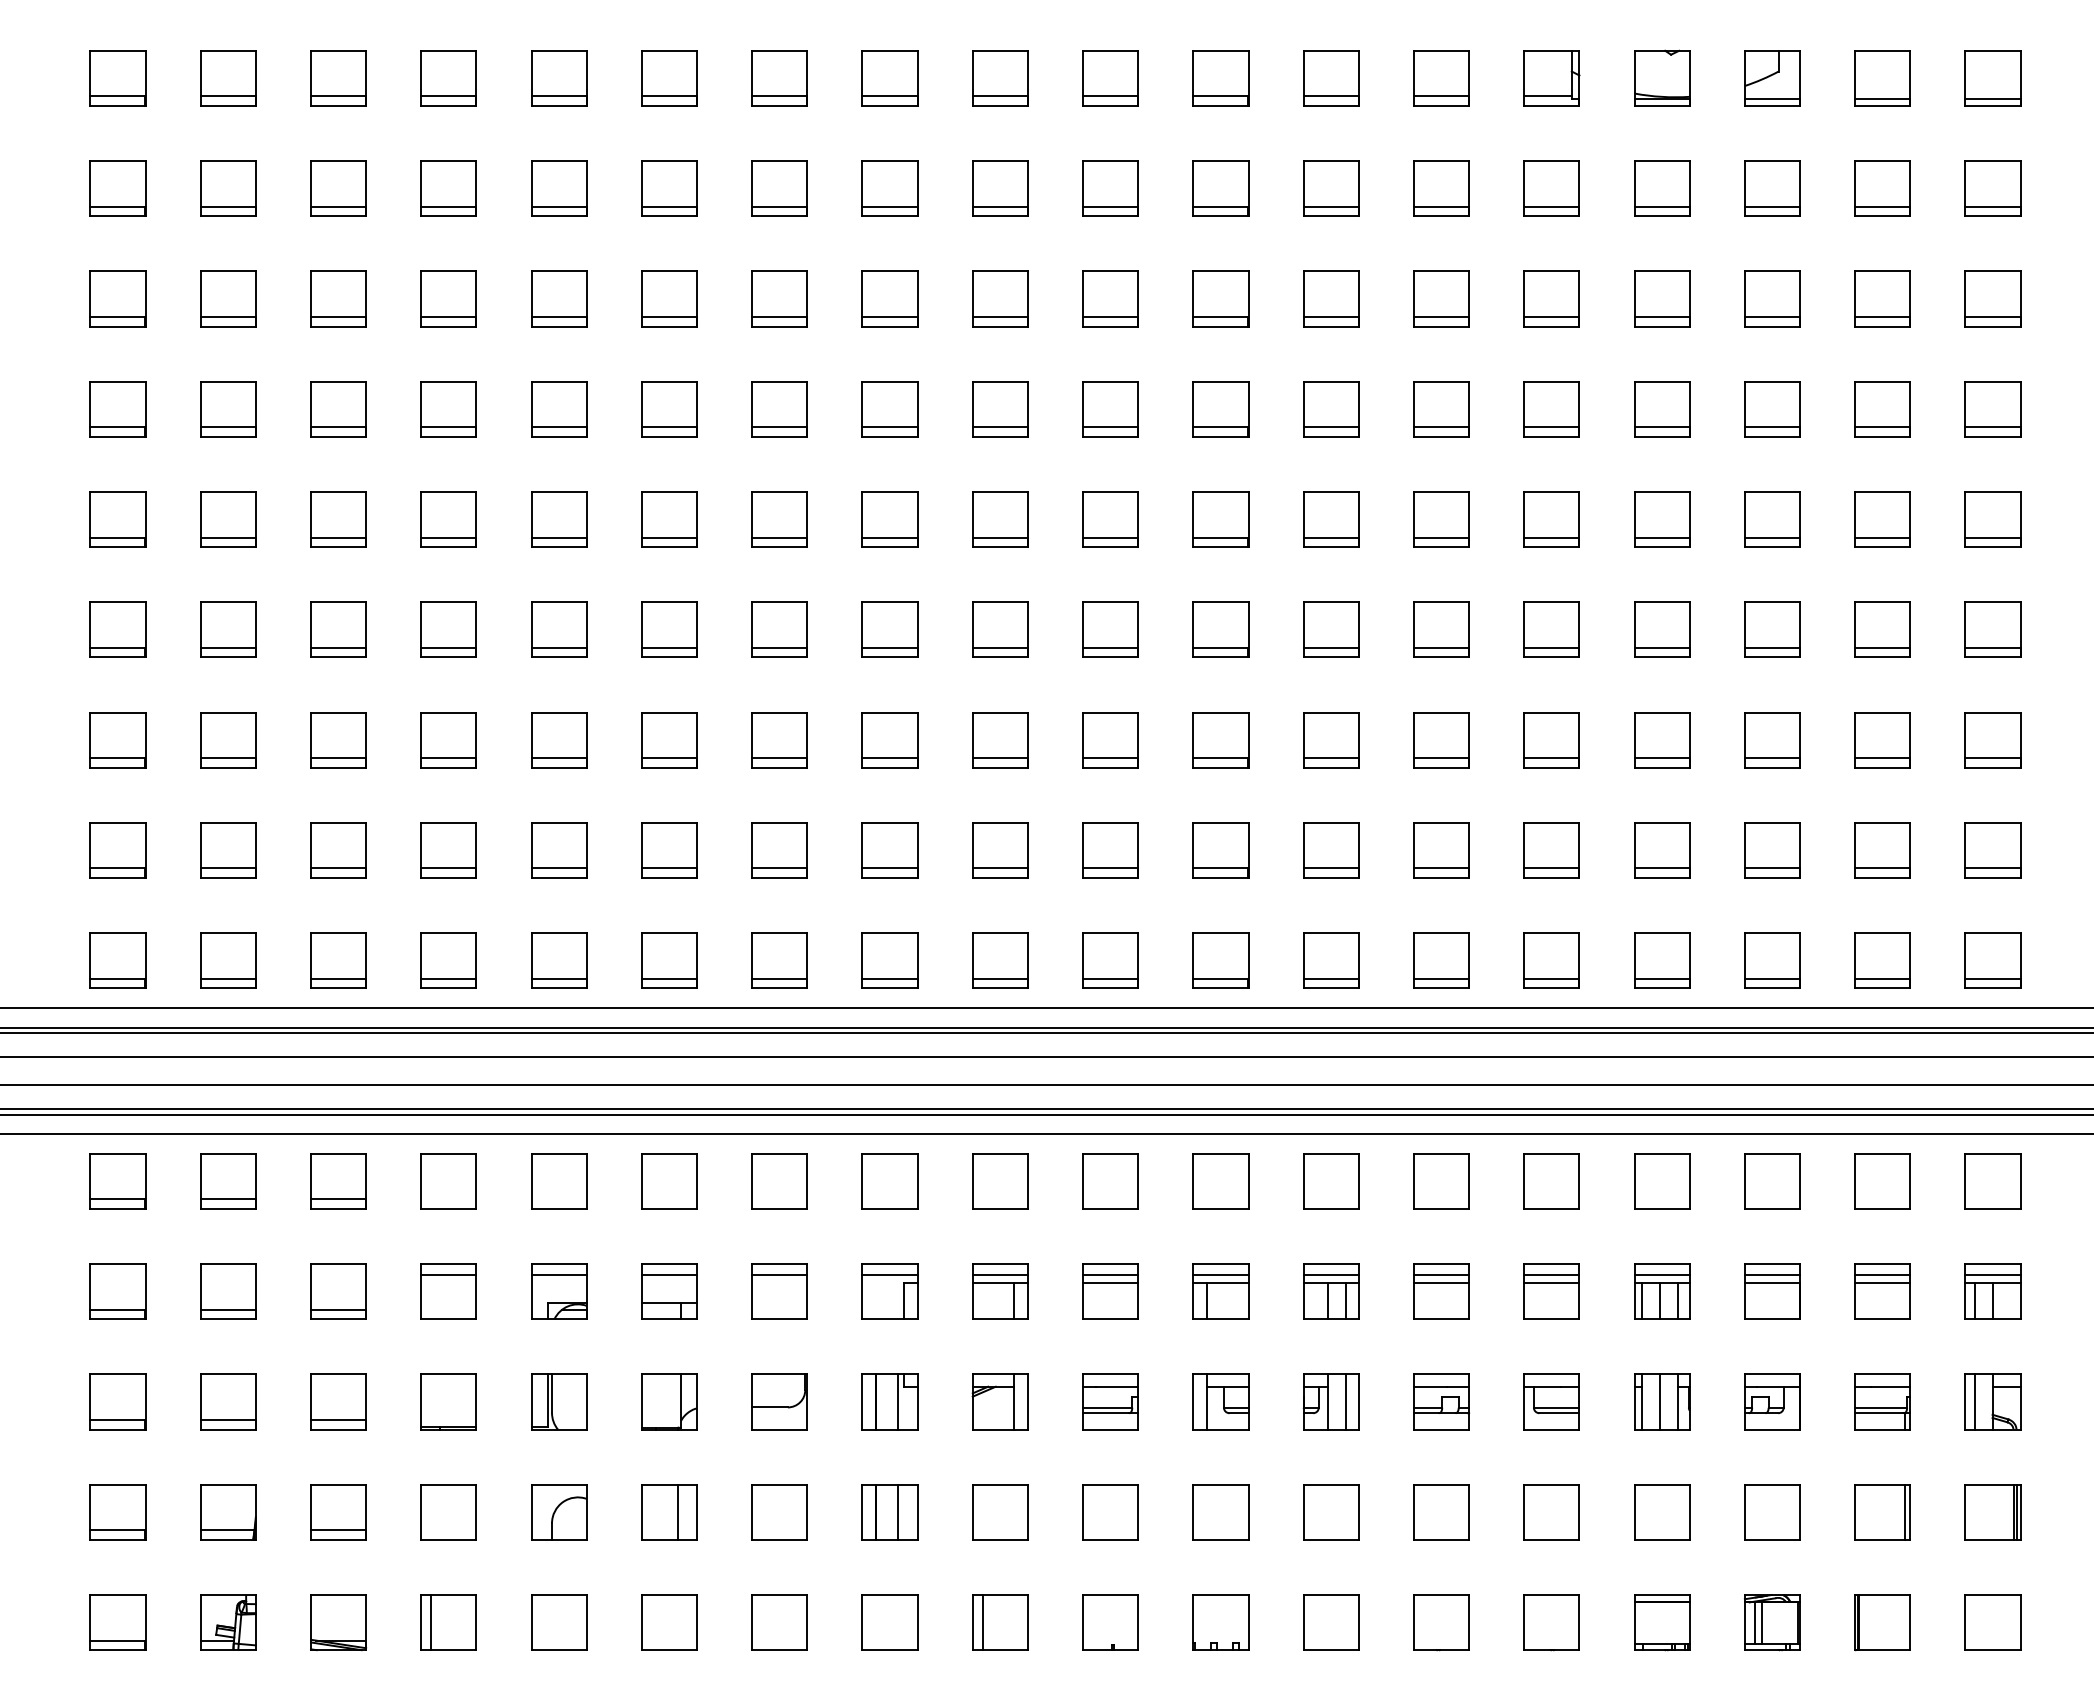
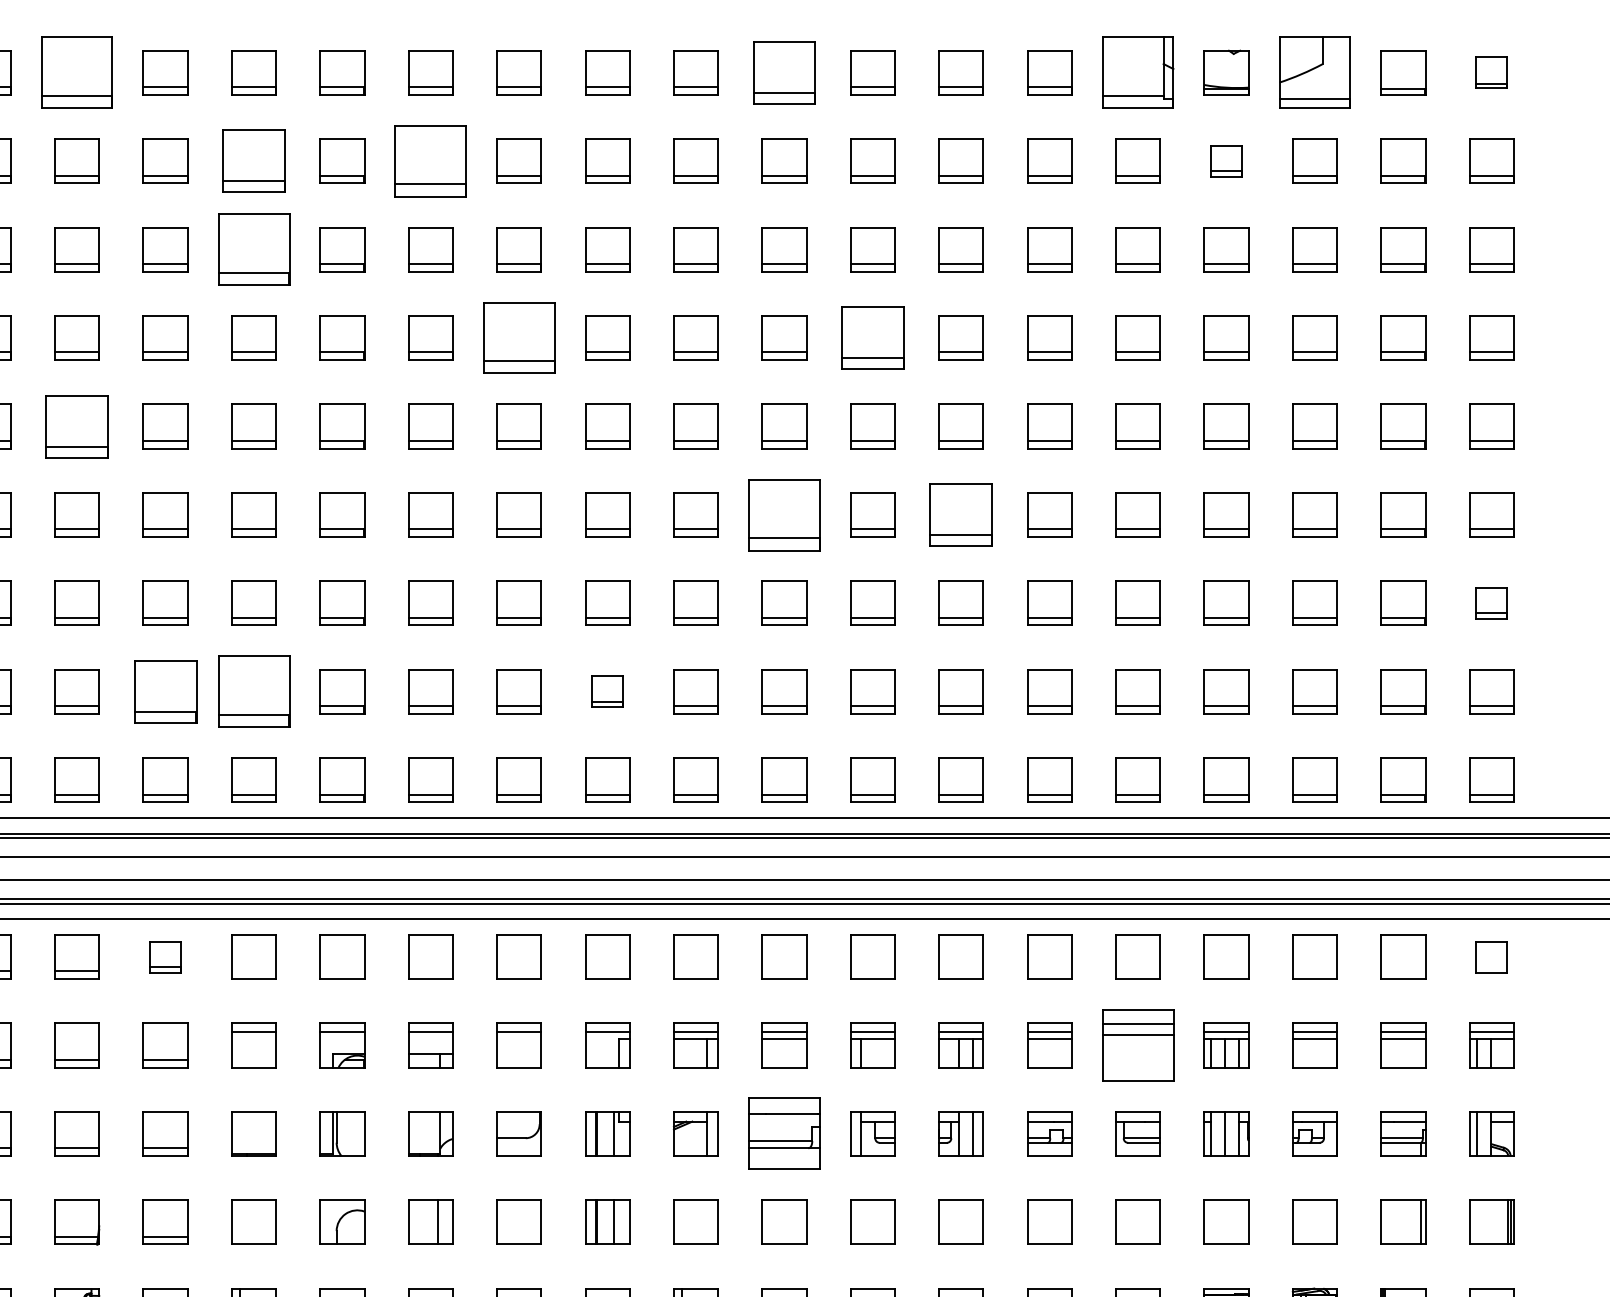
part: (228, 78) -> (77, 72), size x1.6
part: (1110, 78) -> (784, 72), size x1.4
part: (1551, 78) -> (1137, 72), size x1.6
part: (1772, 78) -> (1315, 72), size x1.6
part: (1992, 78) -> (1491, 72), size x0.7
part: (448, 188) -> (253, 161), size x1.4
part: (669, 188) -> (430, 161), size x1.6
part: (1662, 188) -> (1226, 161), size x0.7
part: (448, 298) -> (253, 249), size x1.6
part: (779, 409) -> (519, 338), size x1.6
part: (1220, 409) -> (872, 338), size x1.4
part: (228, 519) -> (77, 426), size x1.4
part: (1110, 629) -> (784, 514), size x1.6
part: (1331, 629) -> (961, 514), size x1.4
part: (1992, 740) -> (1491, 603), size x0.7
part: (338, 850) -> (165, 691), size x1.4
part: (448, 850) -> (253, 691), size x1.6
part: (889, 850) -> (607, 691), size x0.7
part: (338, 1181) -> (165, 957), size x0.7
part: (1992, 1181) -> (1491, 957), size x0.7
part: (1551, 1291) -> (1137, 1045), size x1.6
part: (1110, 1401) -> (784, 1133), size x1.6

